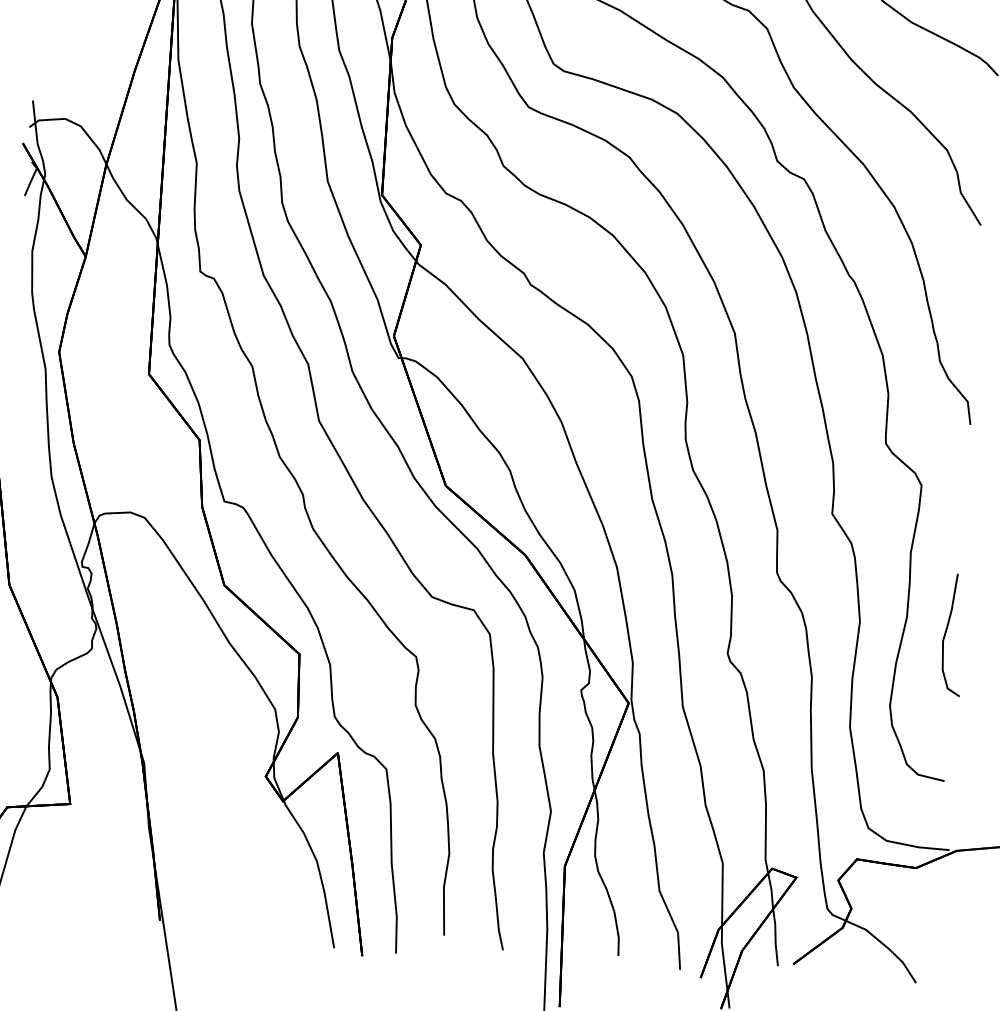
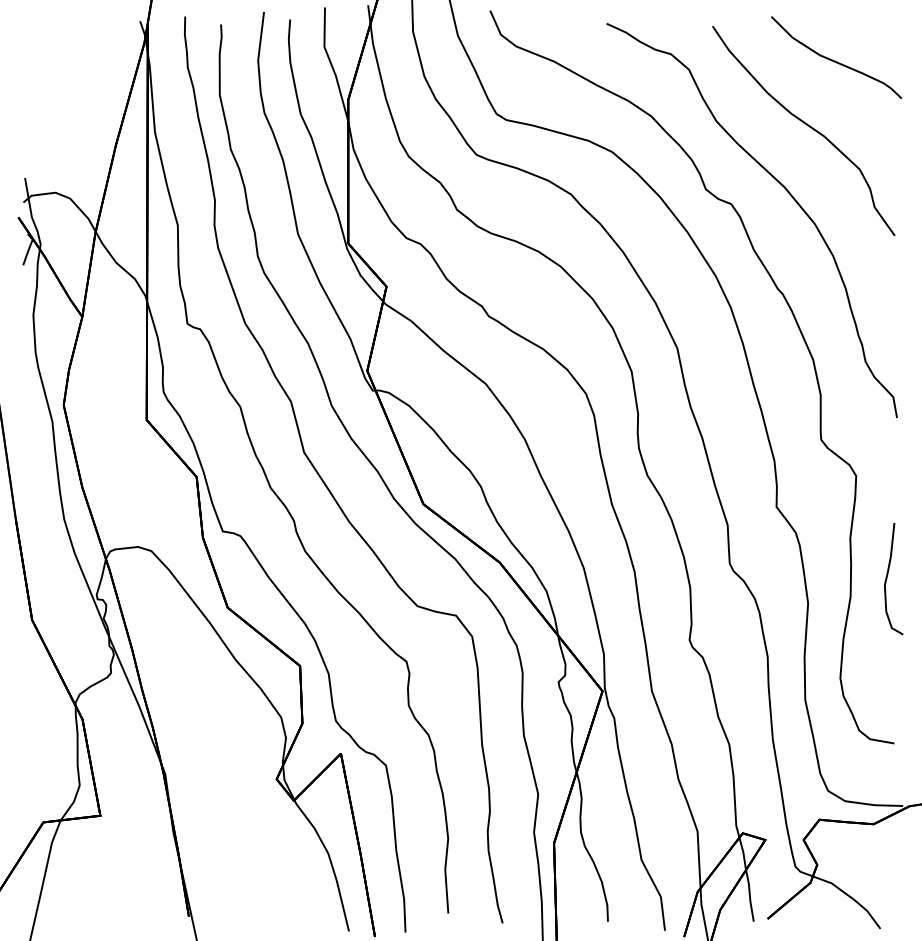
curve: (946, 635) -> (887, 579), moved

